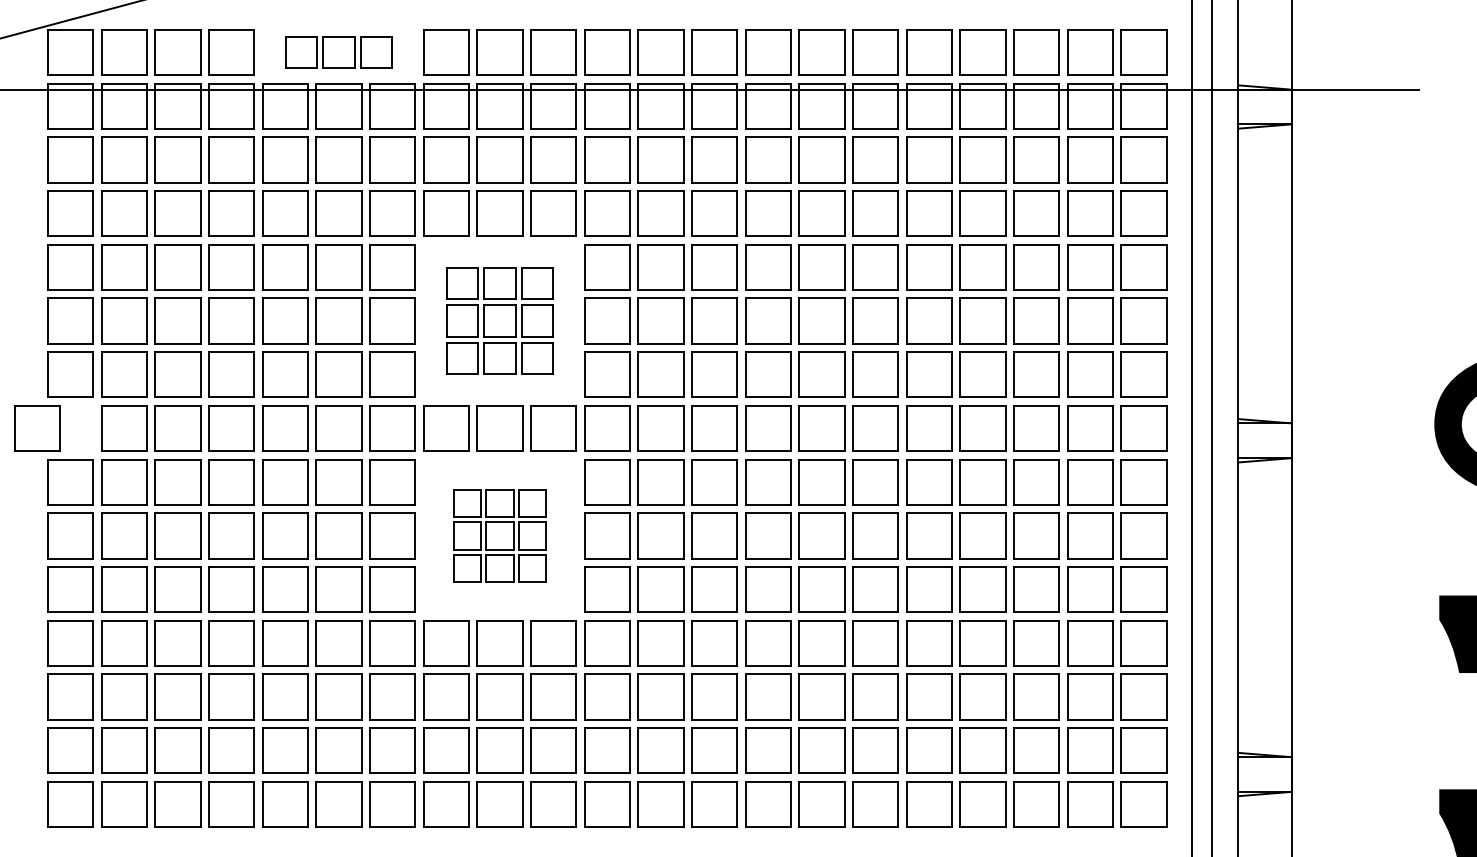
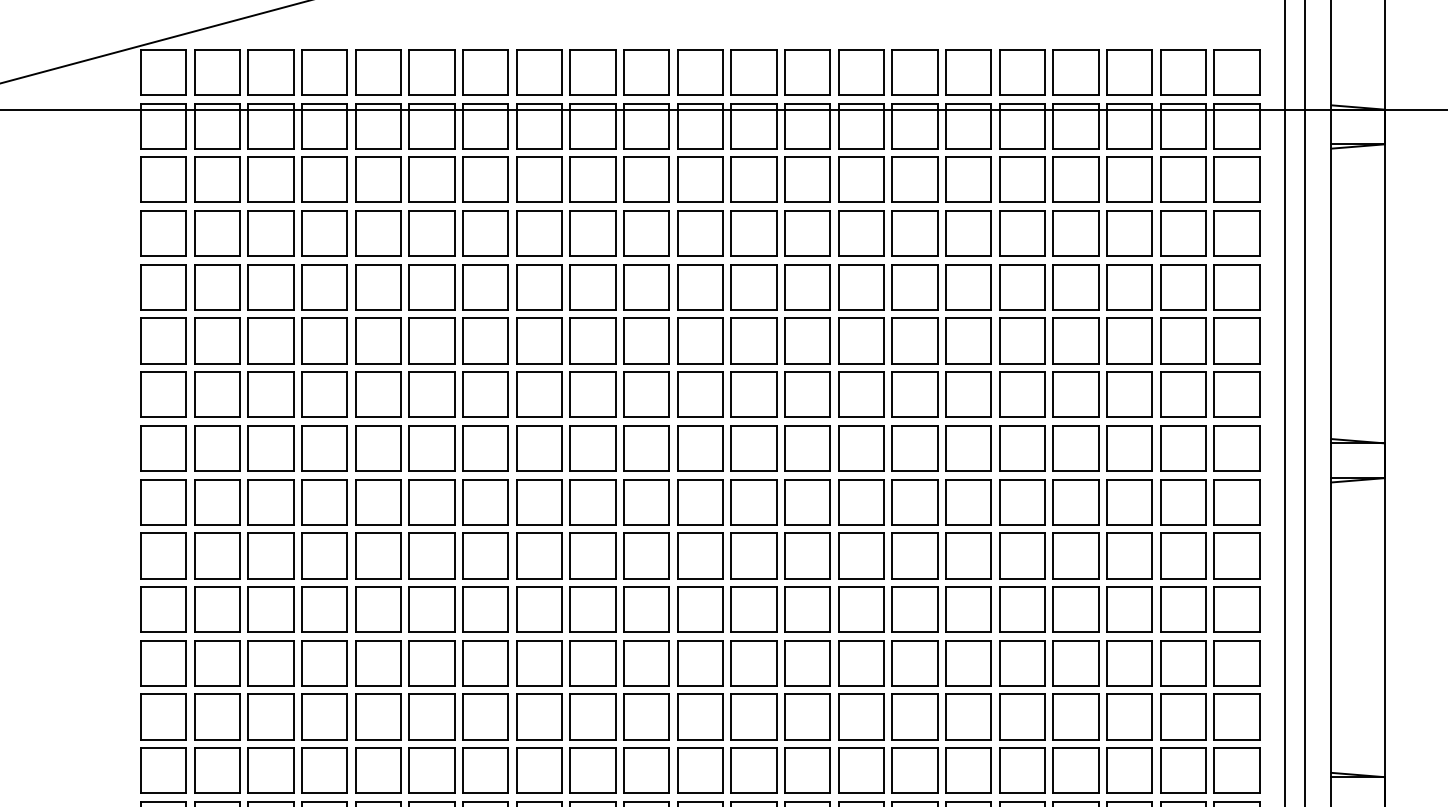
part: (338, 52) -> (431, 72), size x1.43
part: (499, 320) -> (592, 340), size x1.43
part: (37, 428) -> (163, 448), moved
part: (499, 535) -> (592, 555), size x1.67

